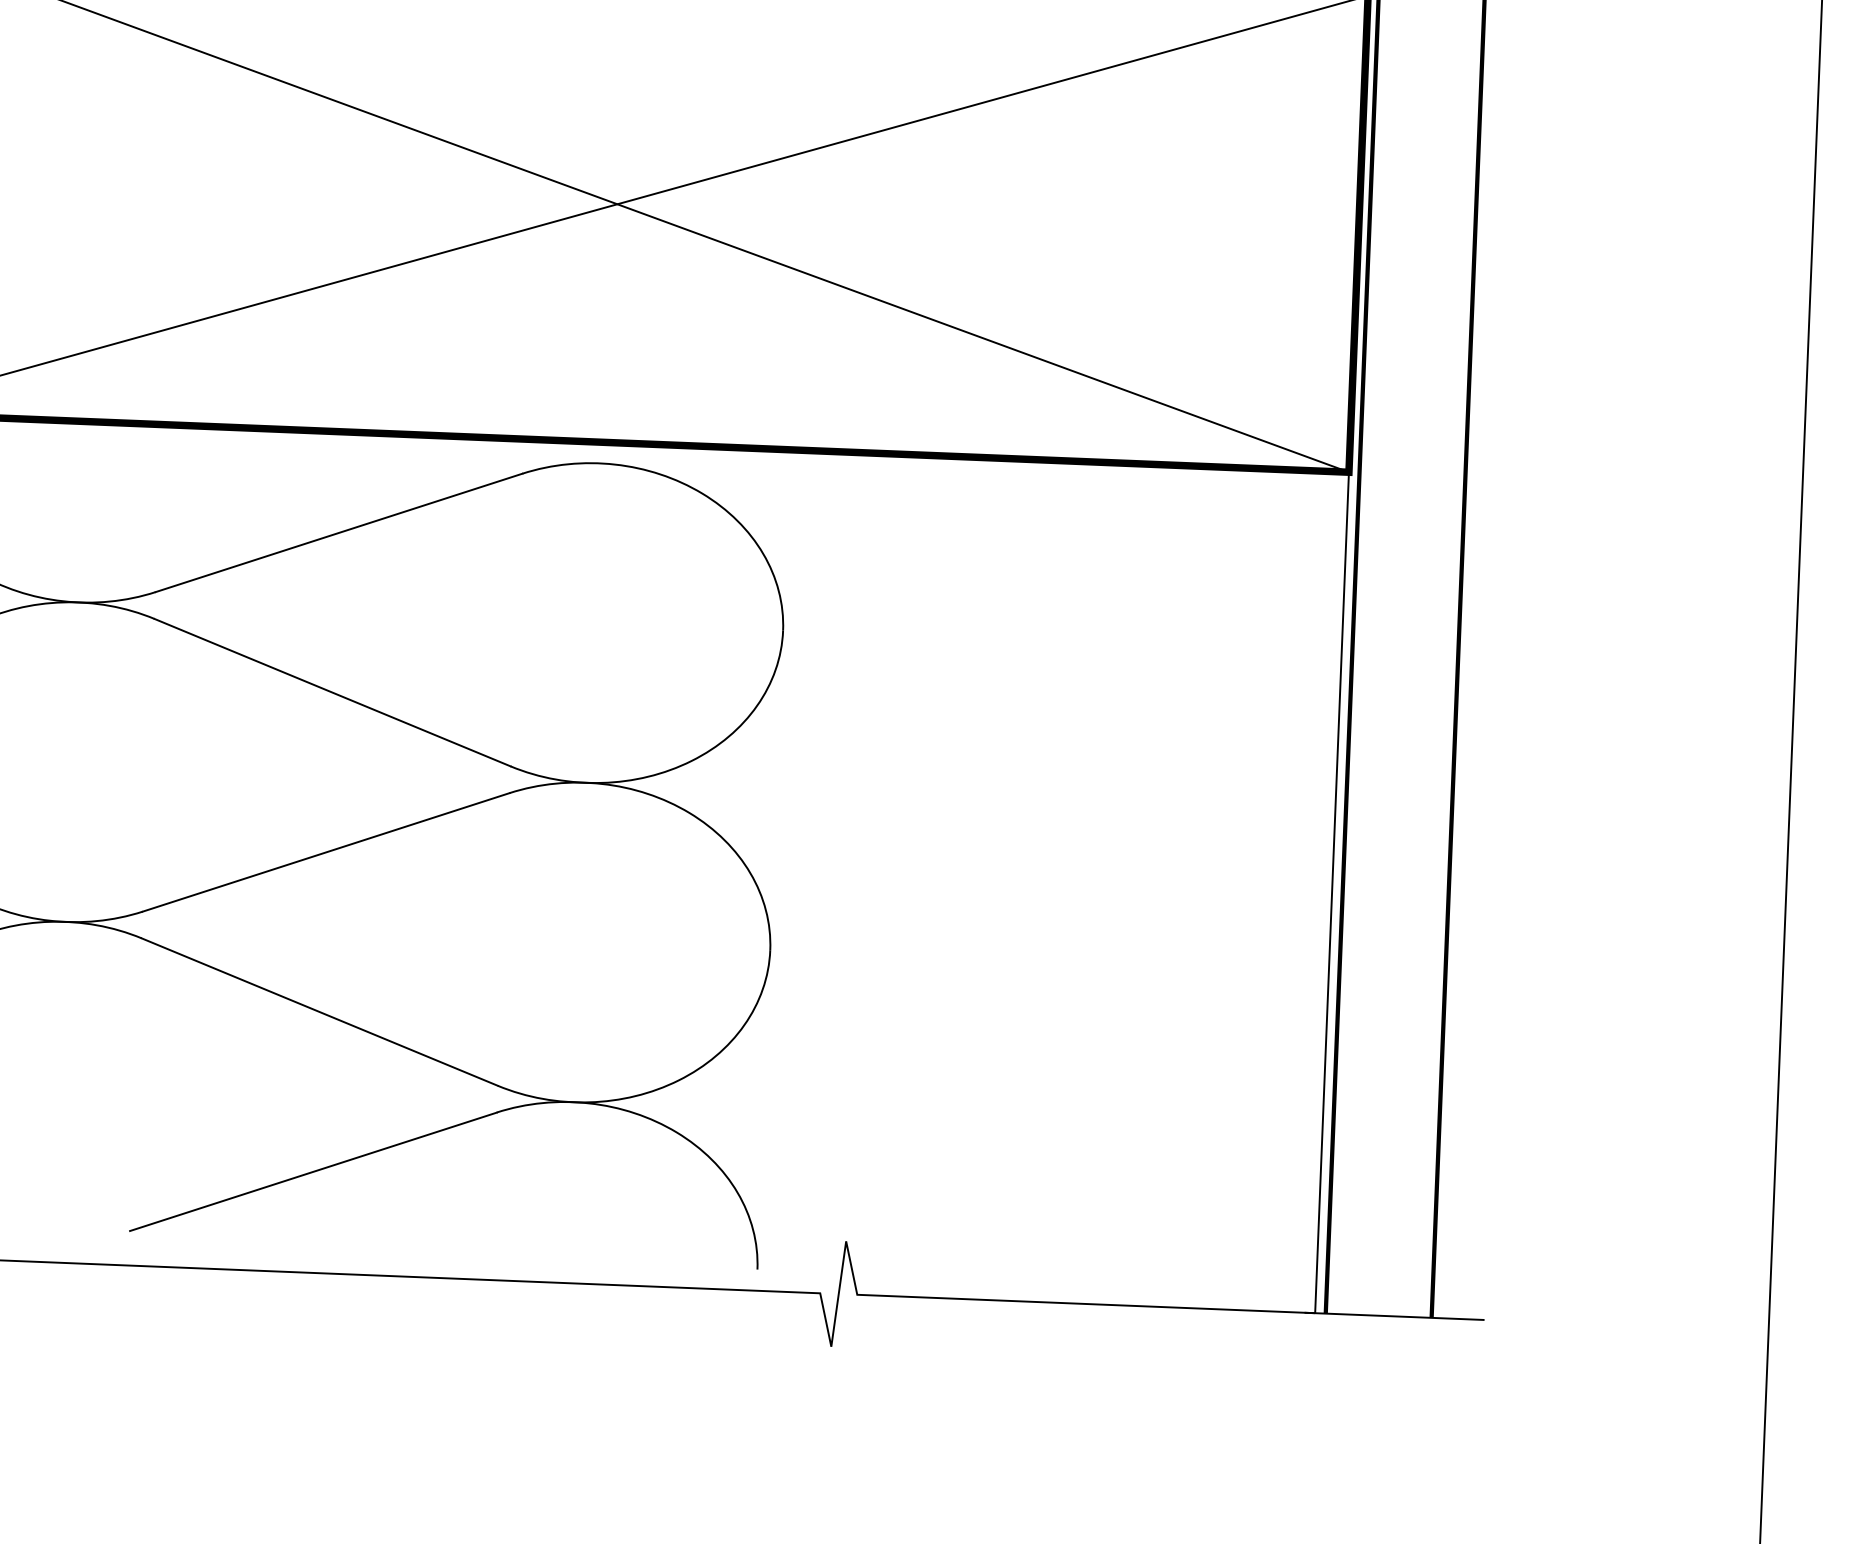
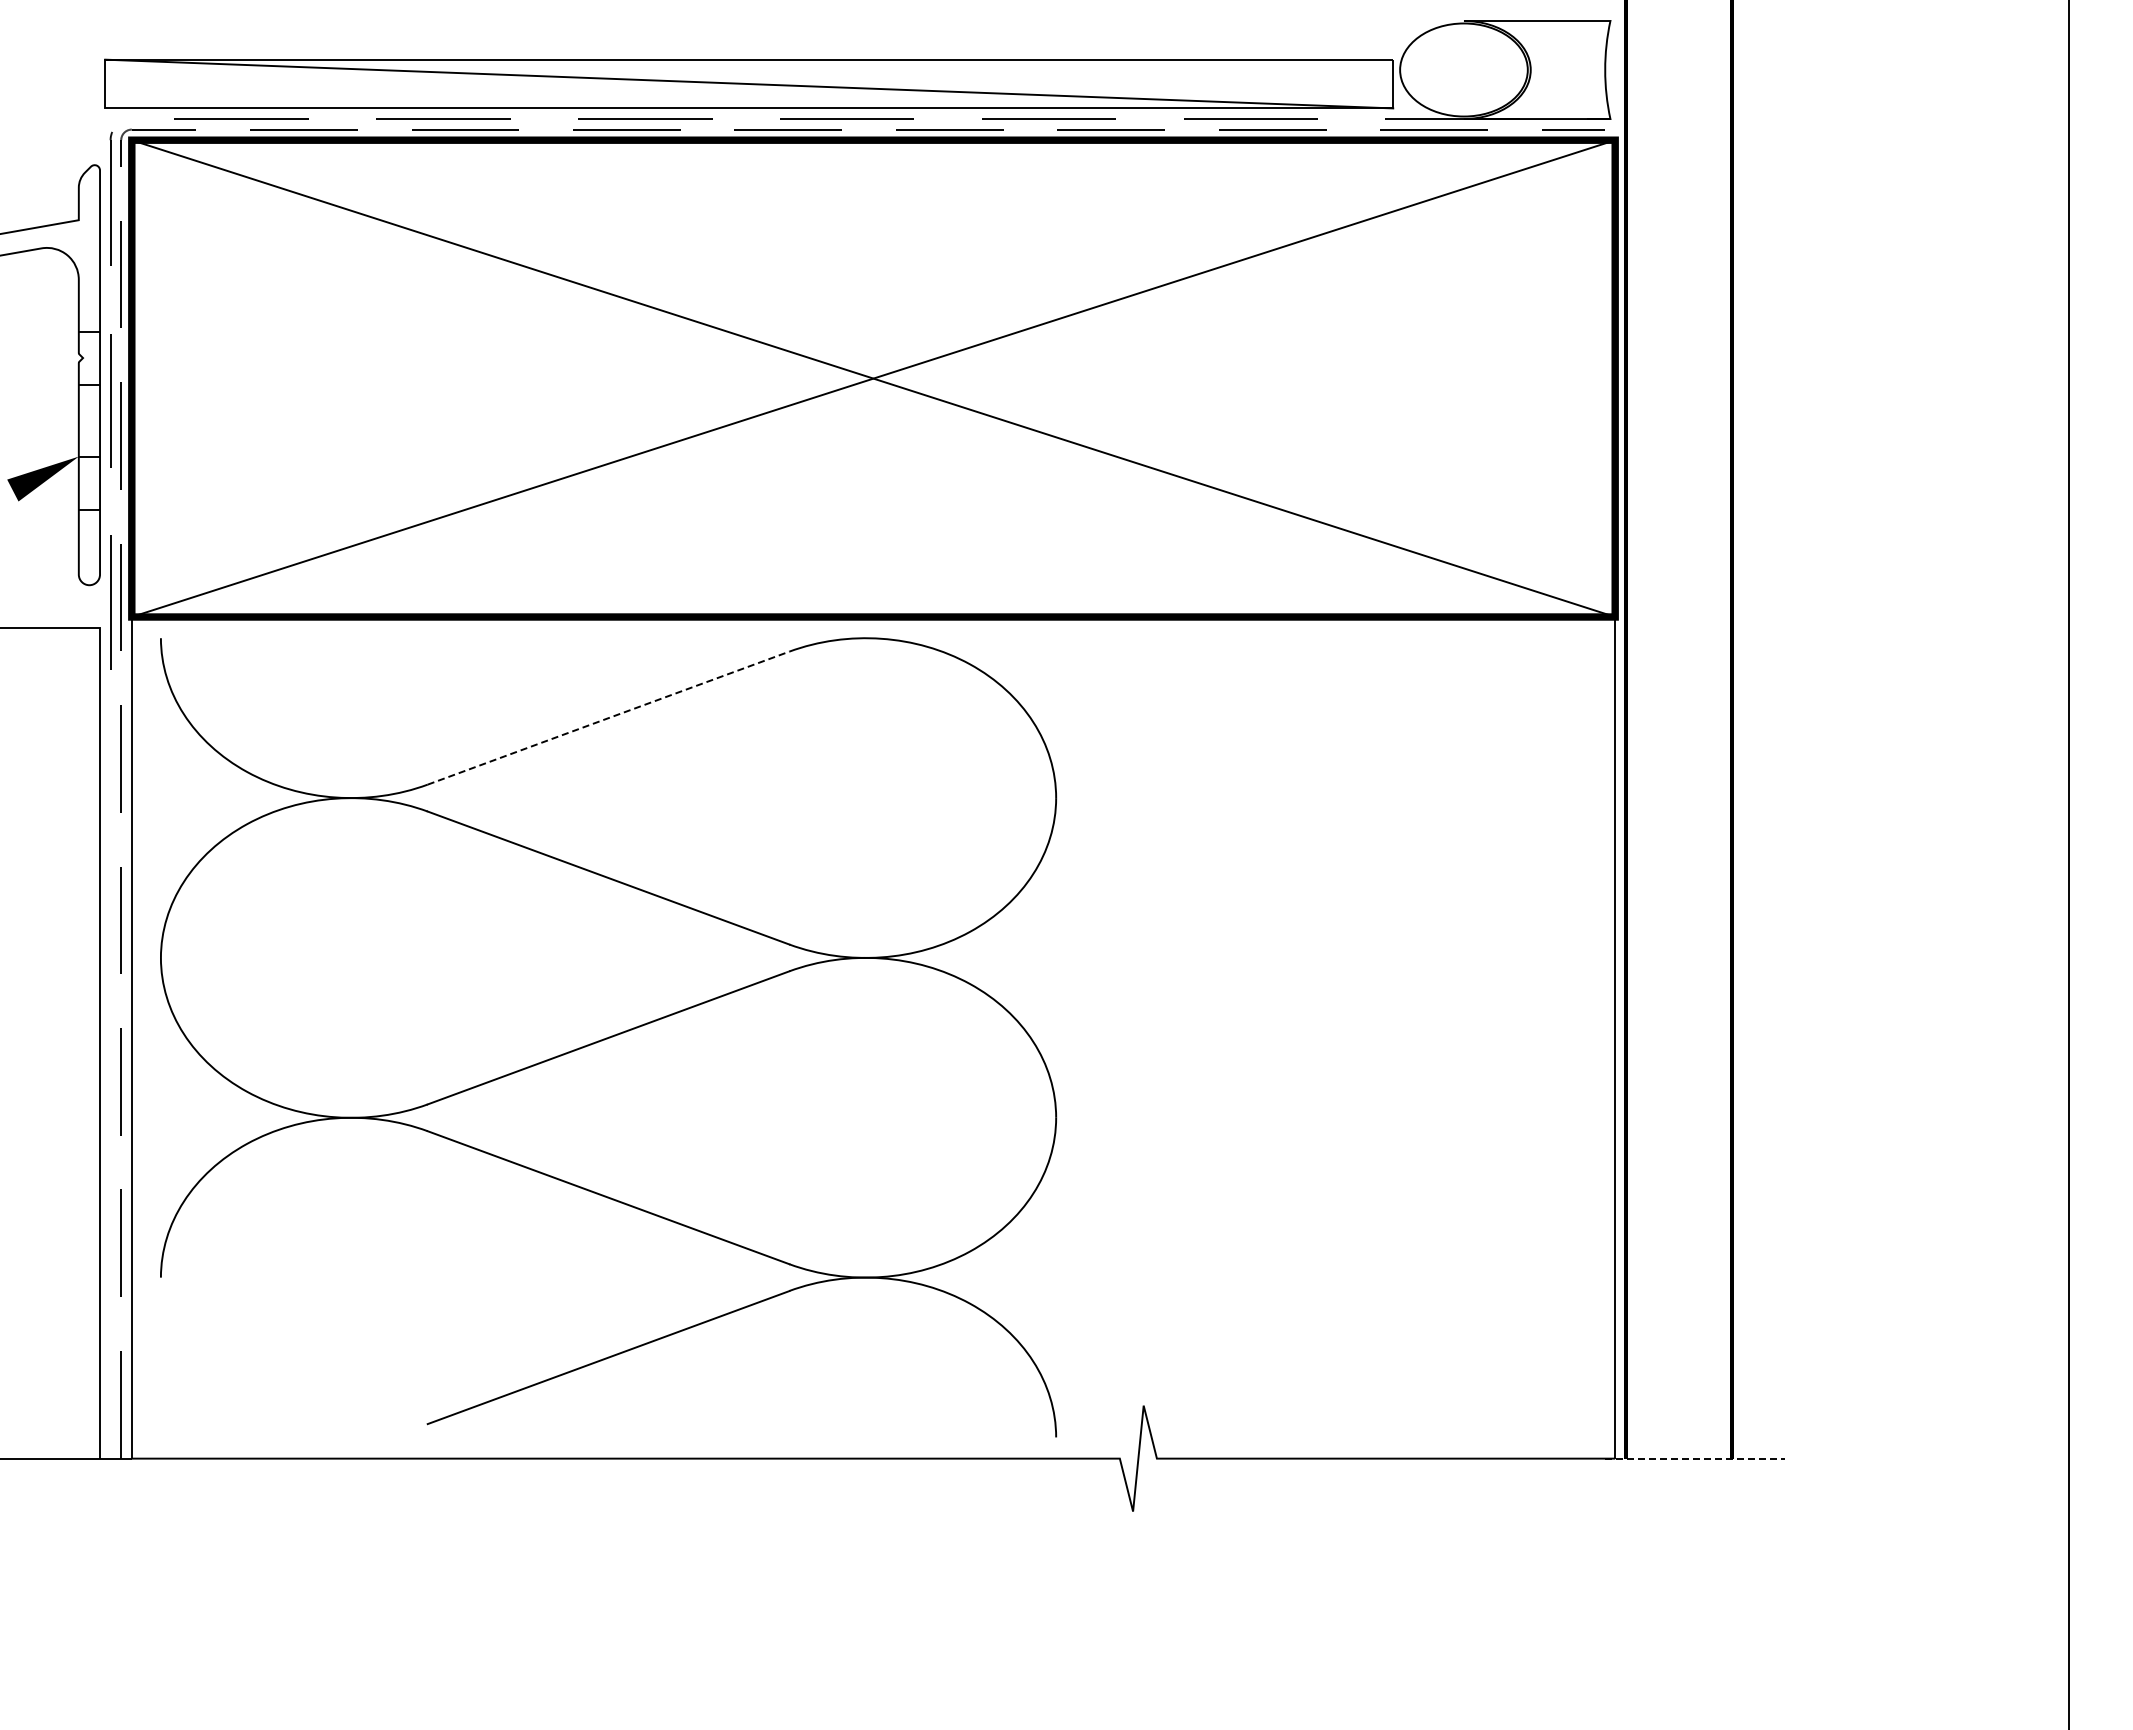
line: (338, 533) -> (608, 718), solid -> dashed
line: (1395, 1316) -> (1695, 1458), solid -> dashed

